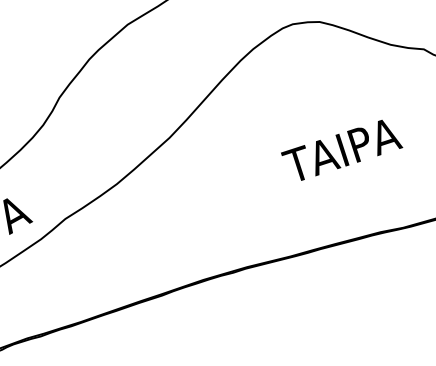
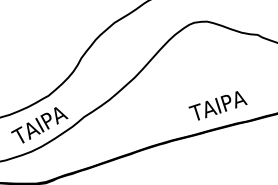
text: (340, 149) -> (217, 105), moved

